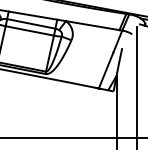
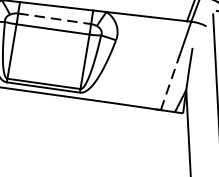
line: (31, 23) -> (54, 18), solid -> dashed
line: (106, 70) -> (170, 82), solid -> dashed

